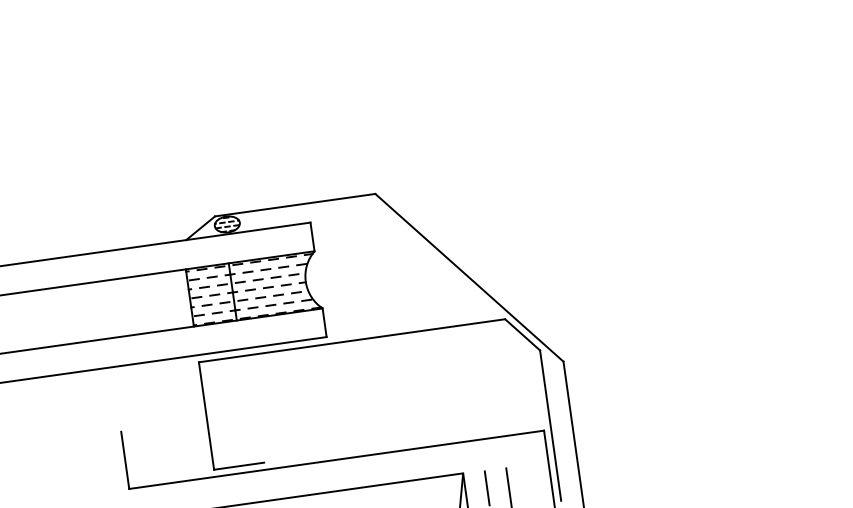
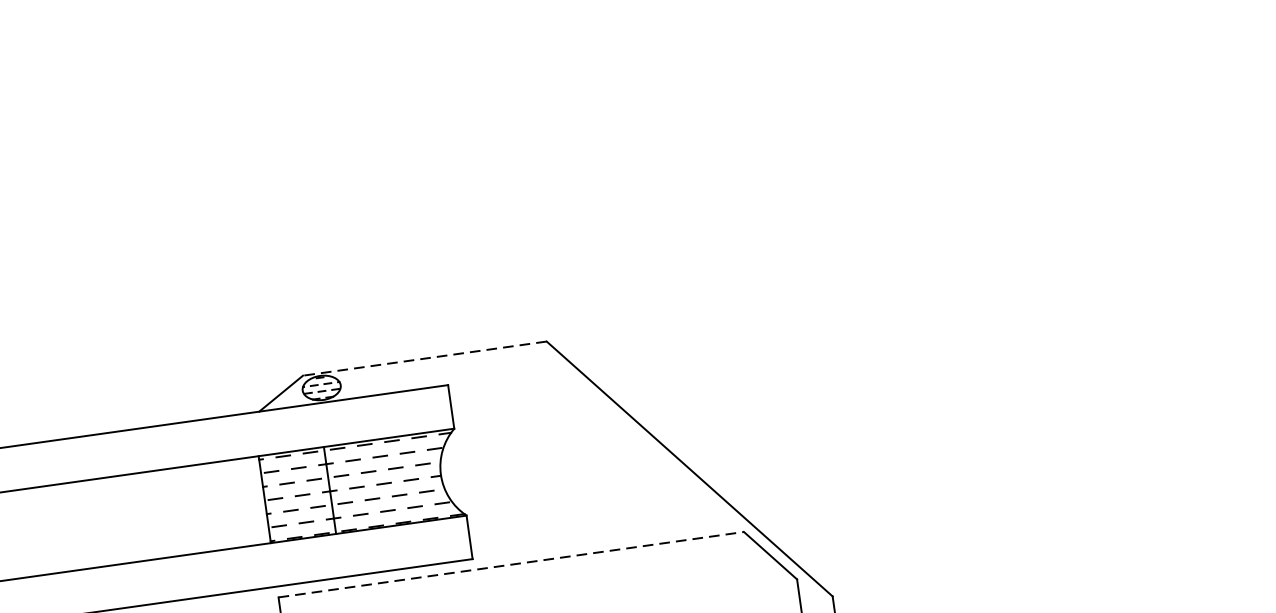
line: (295, 205) -> (425, 359), solid -> dashed
line: (352, 340) -> (511, 564), solid -> dashed

